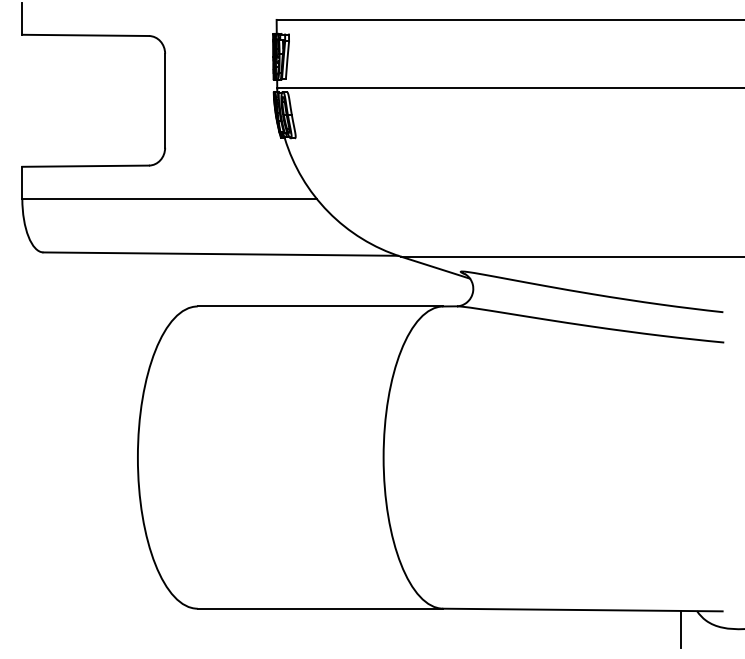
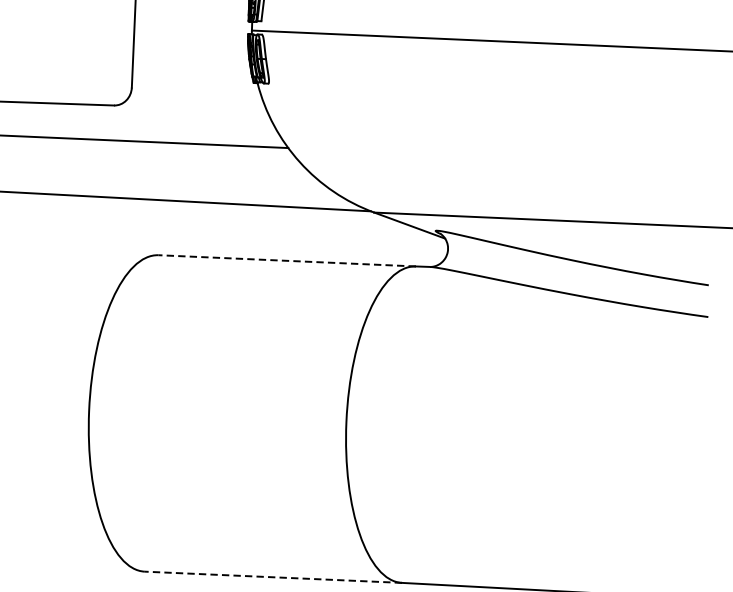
line: (320, 306) -> (287, 260), solid -> dashed
line: (320, 608) -> (273, 577), solid -> dashed

